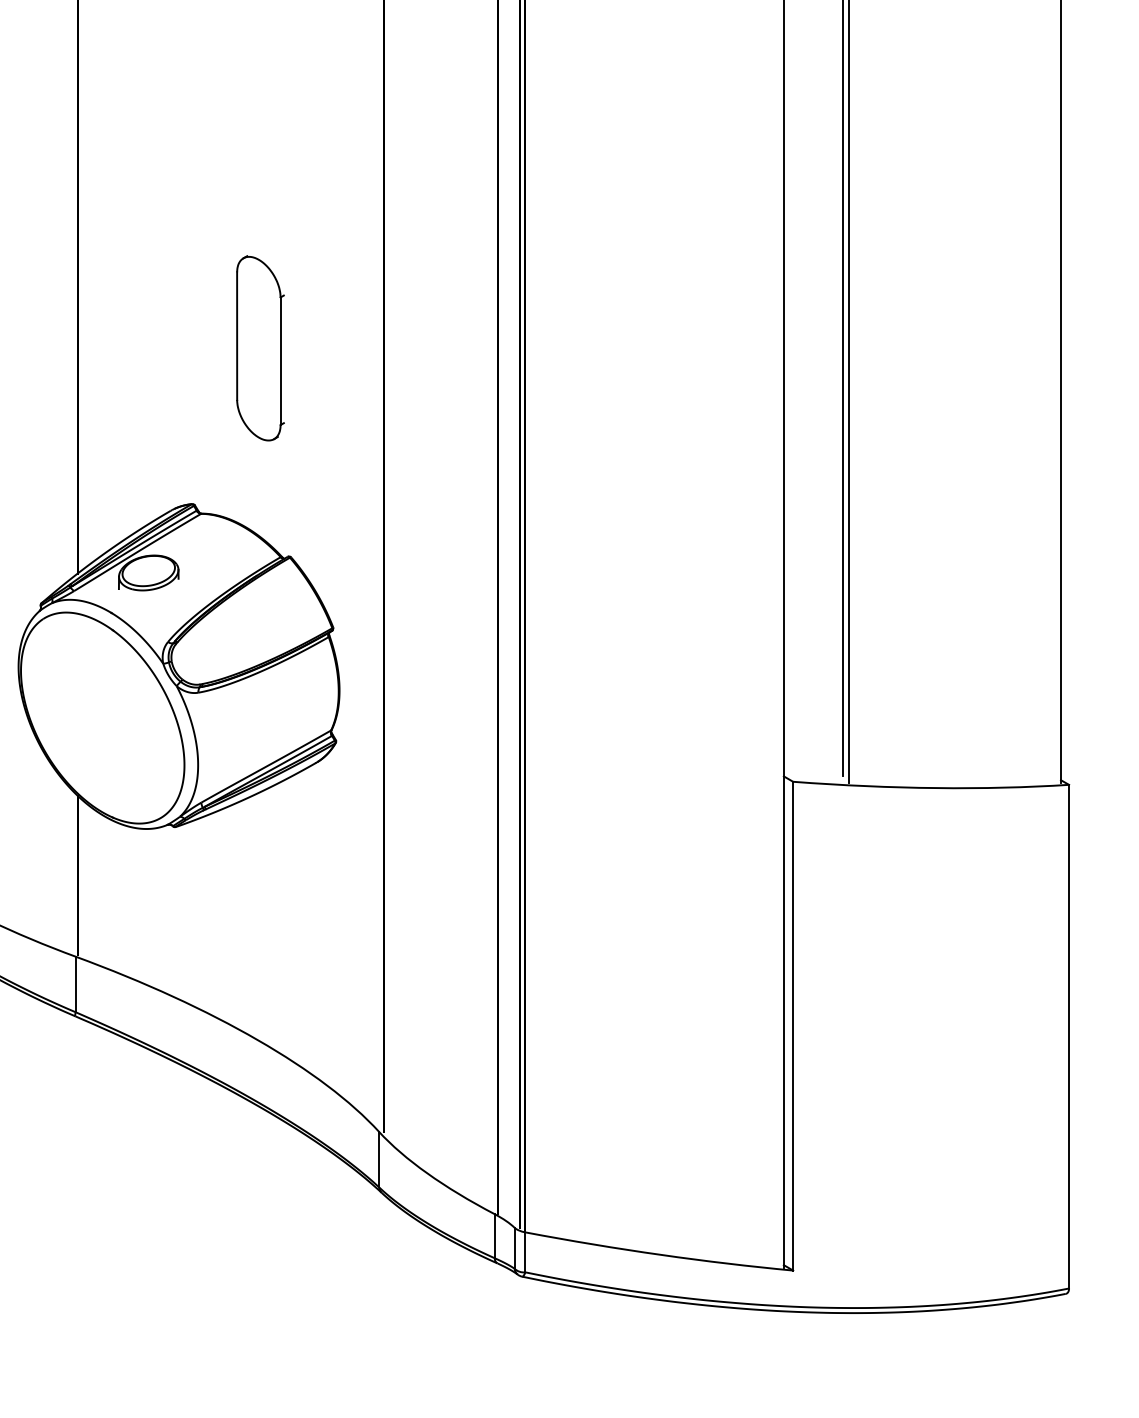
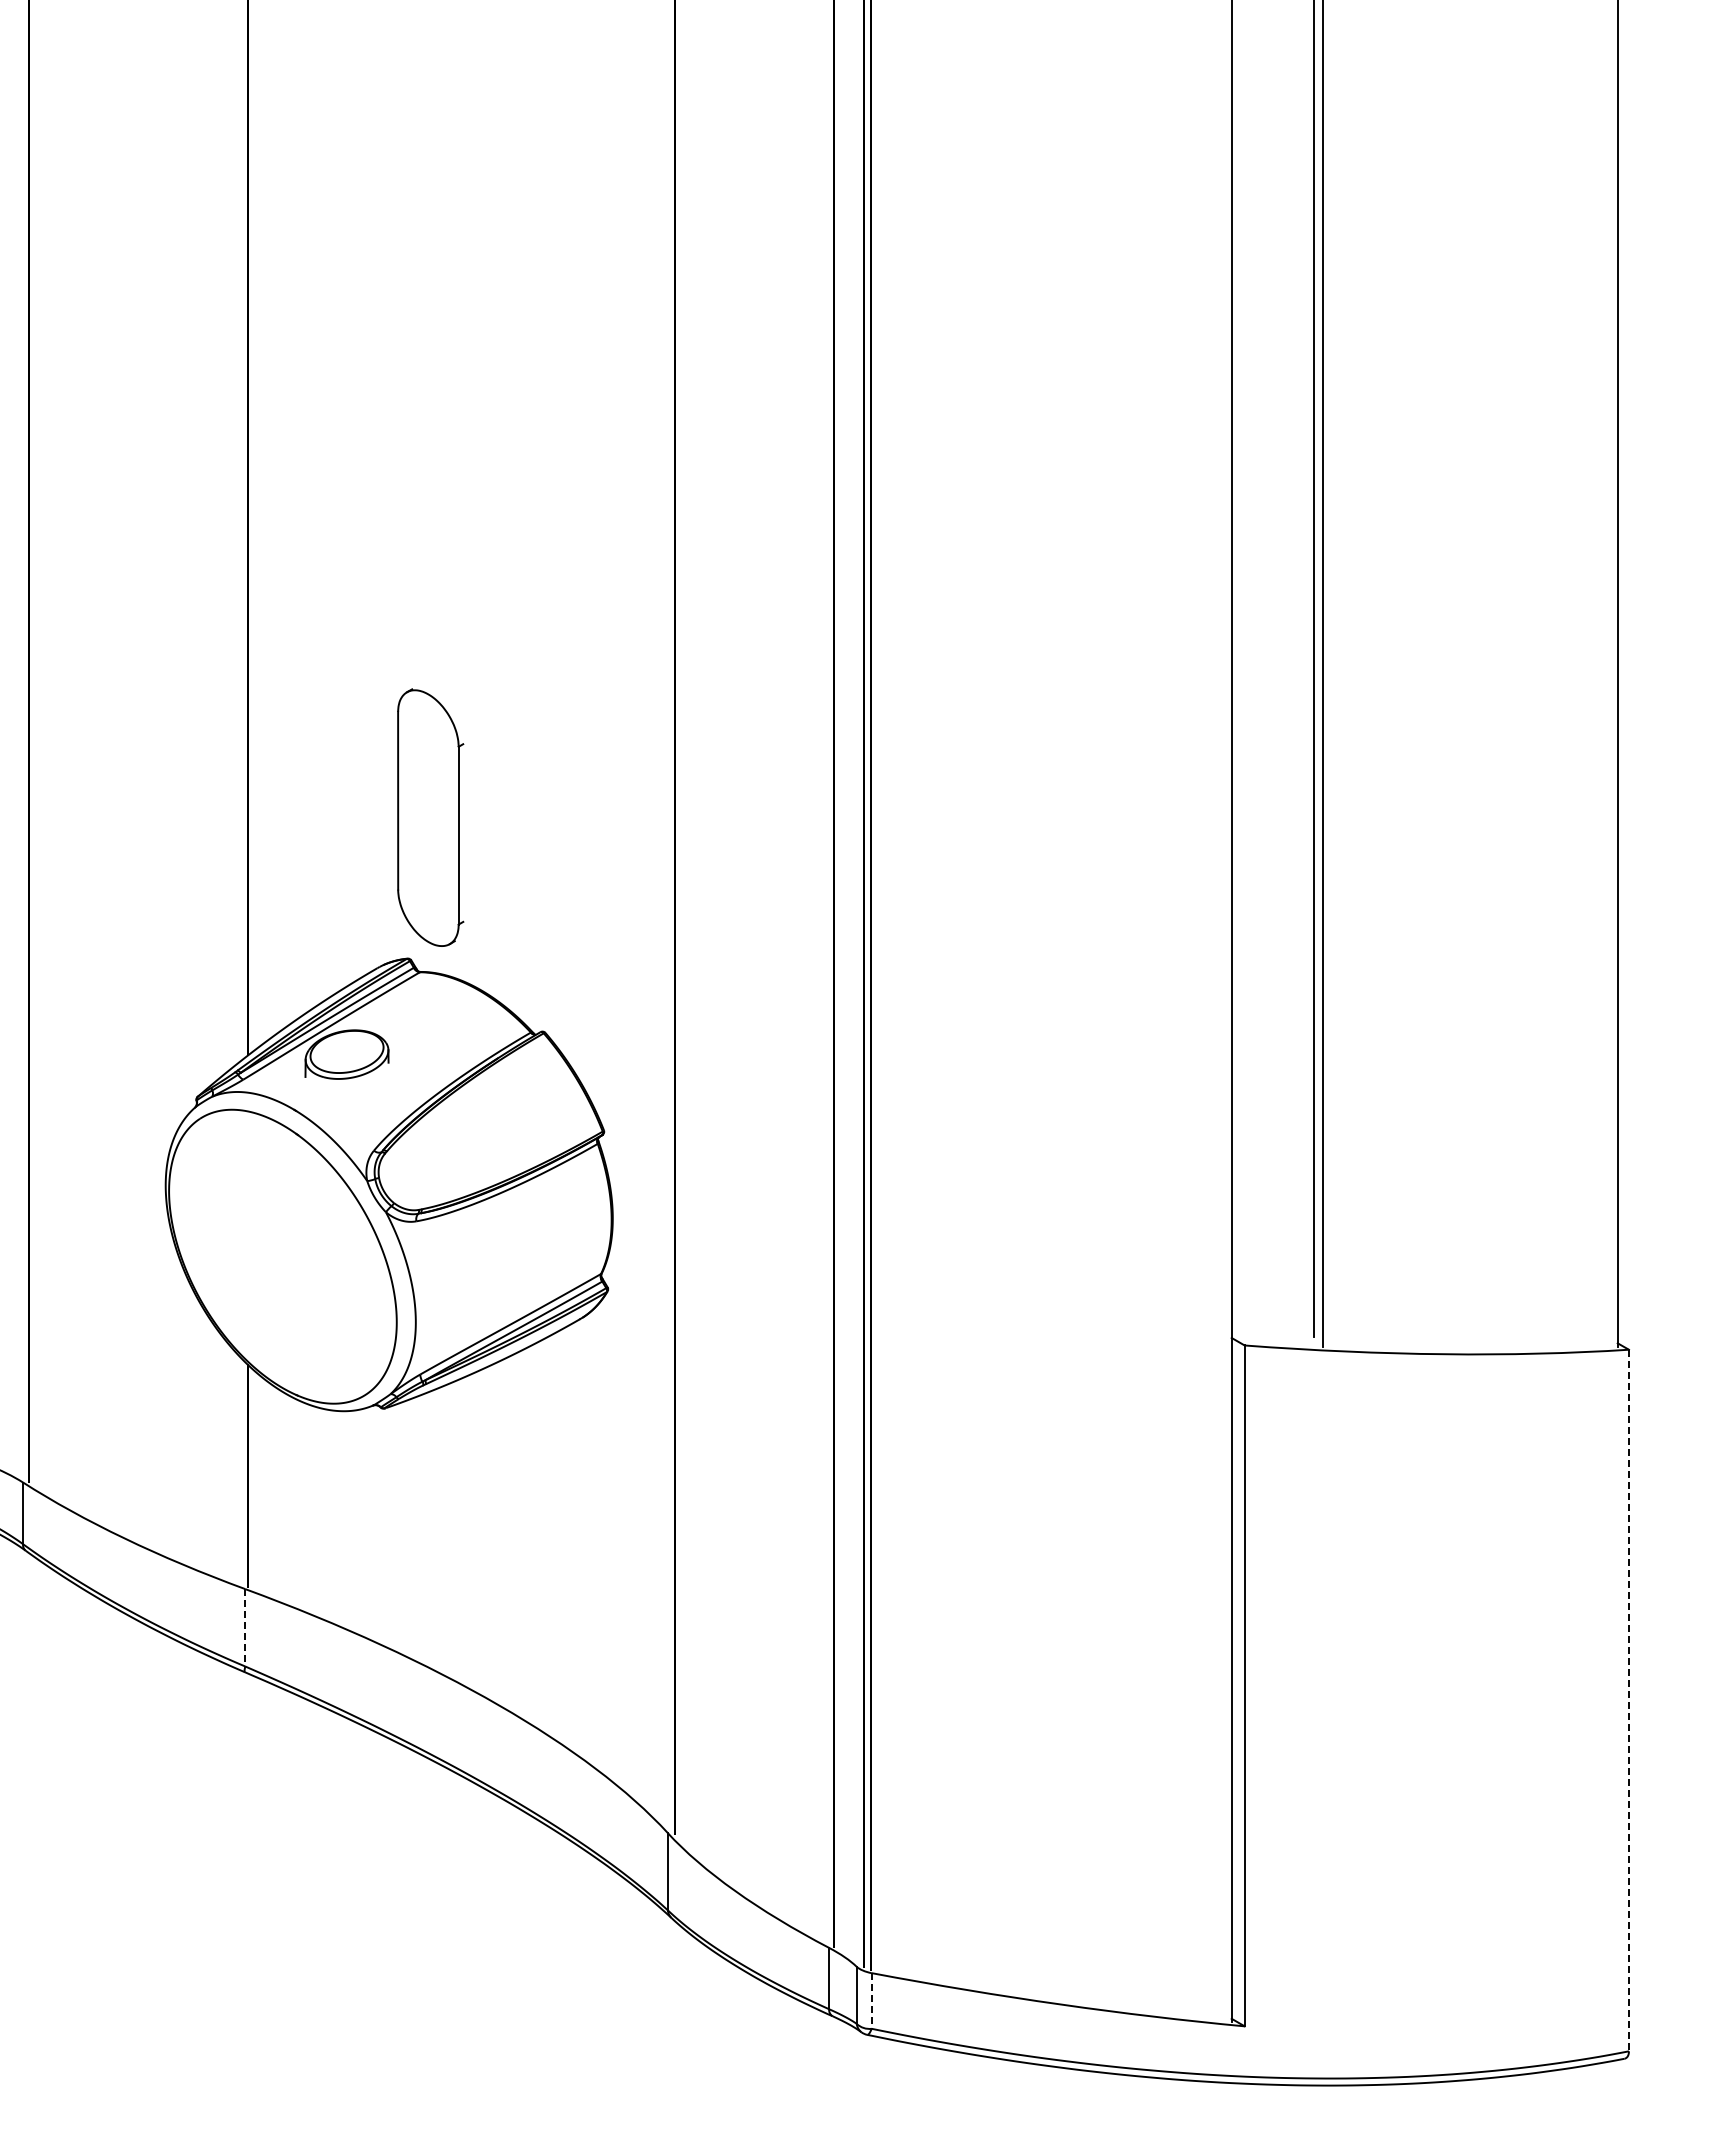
part: (260, 348) -> (430, 817), moved
line: (75, 984) -> (245, 1627), solid -> dashed
line: (1068, 1036) -> (1628, 1700), solid -> dashed
line: (525, 1252) -> (871, 2000), solid -> dashed

